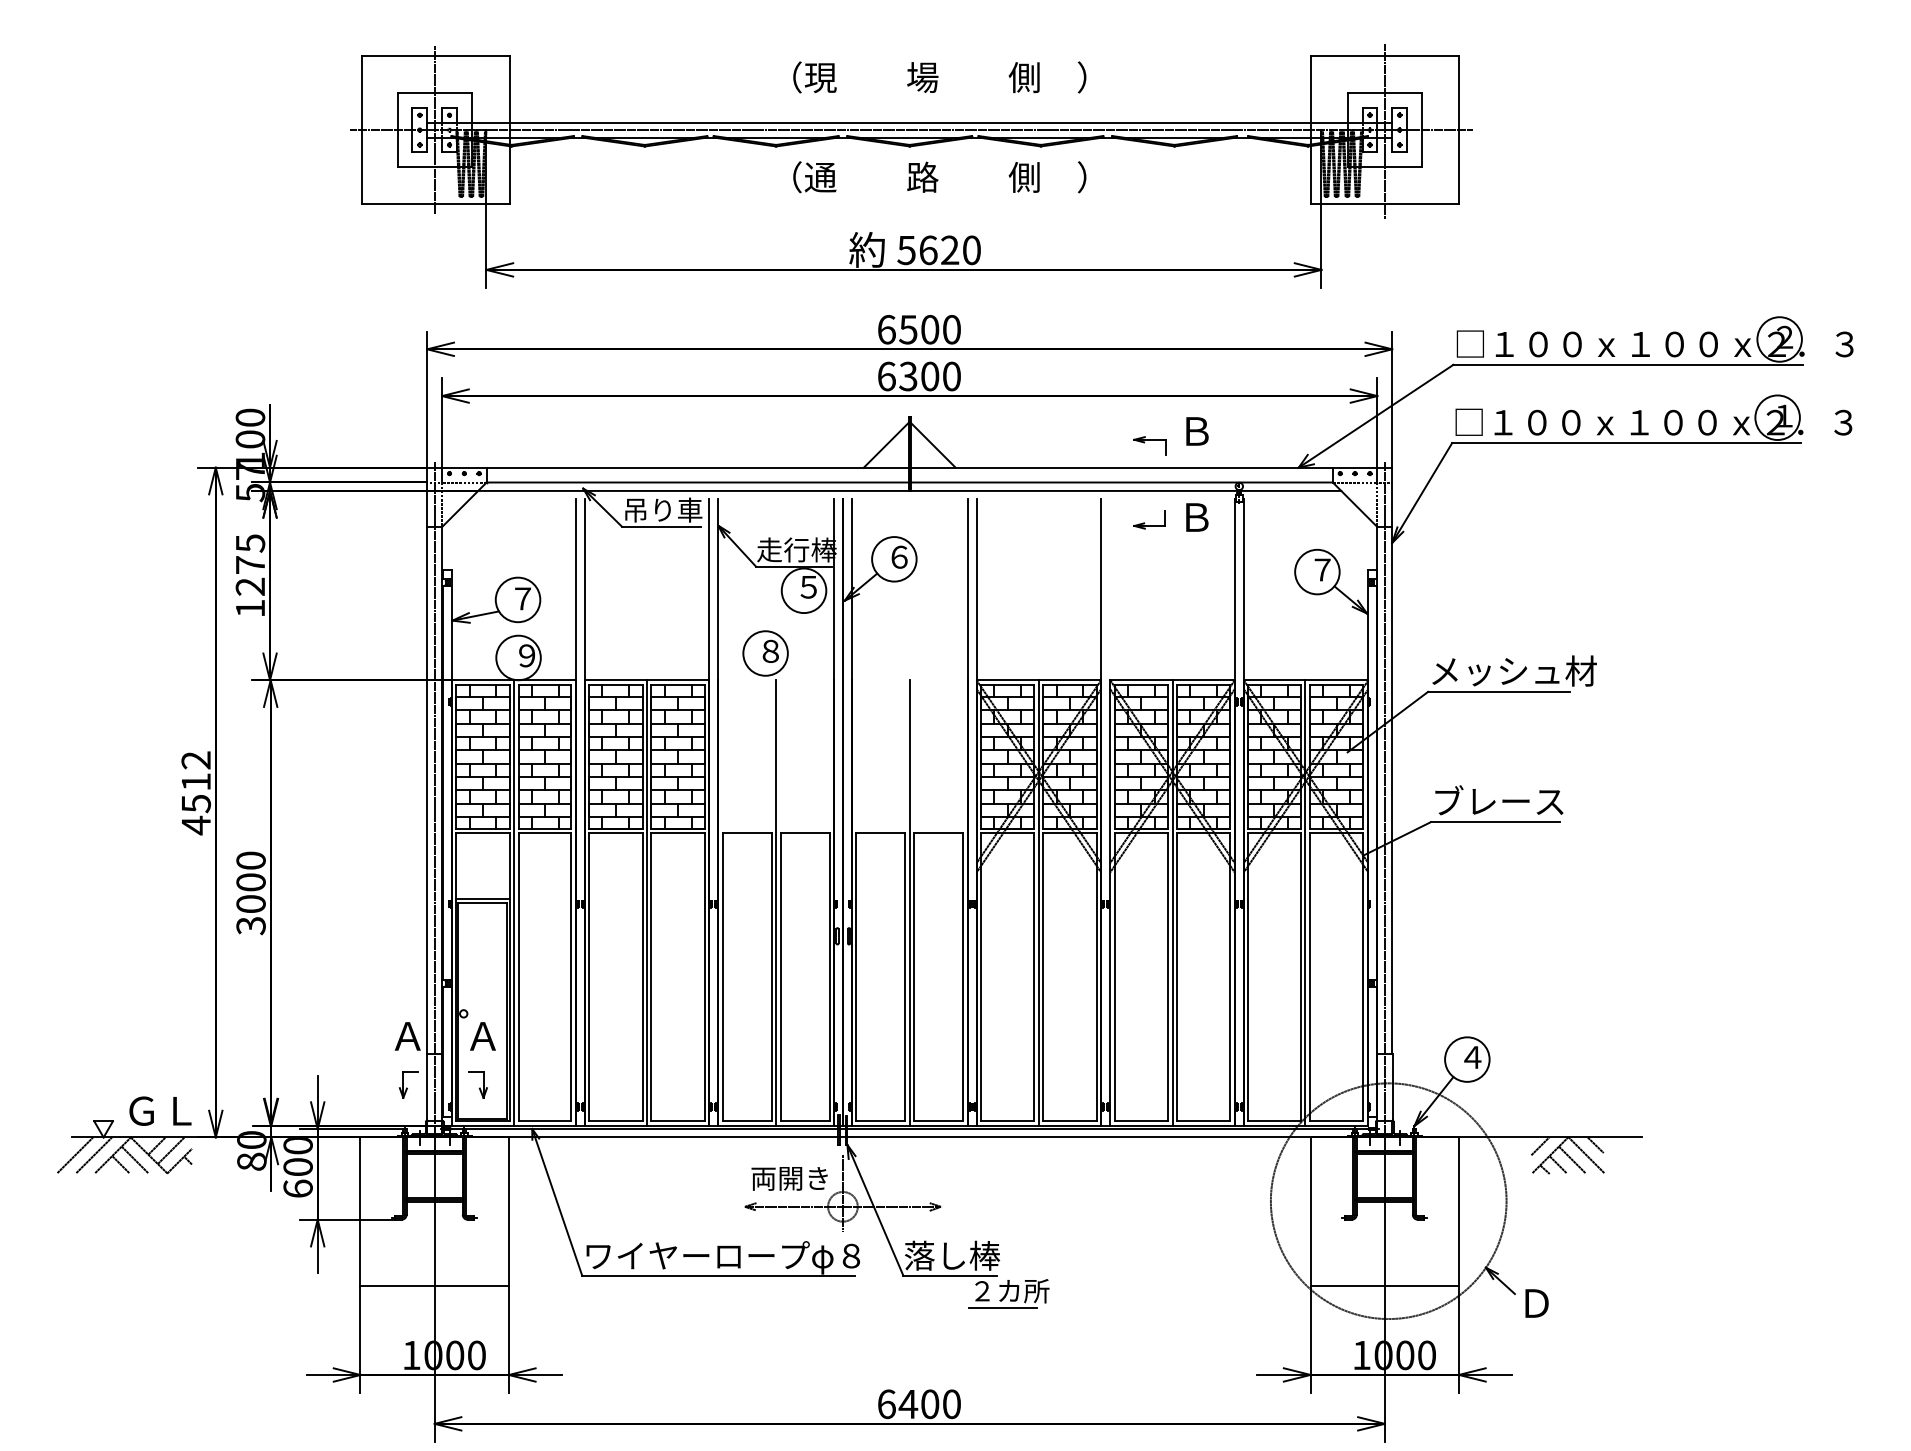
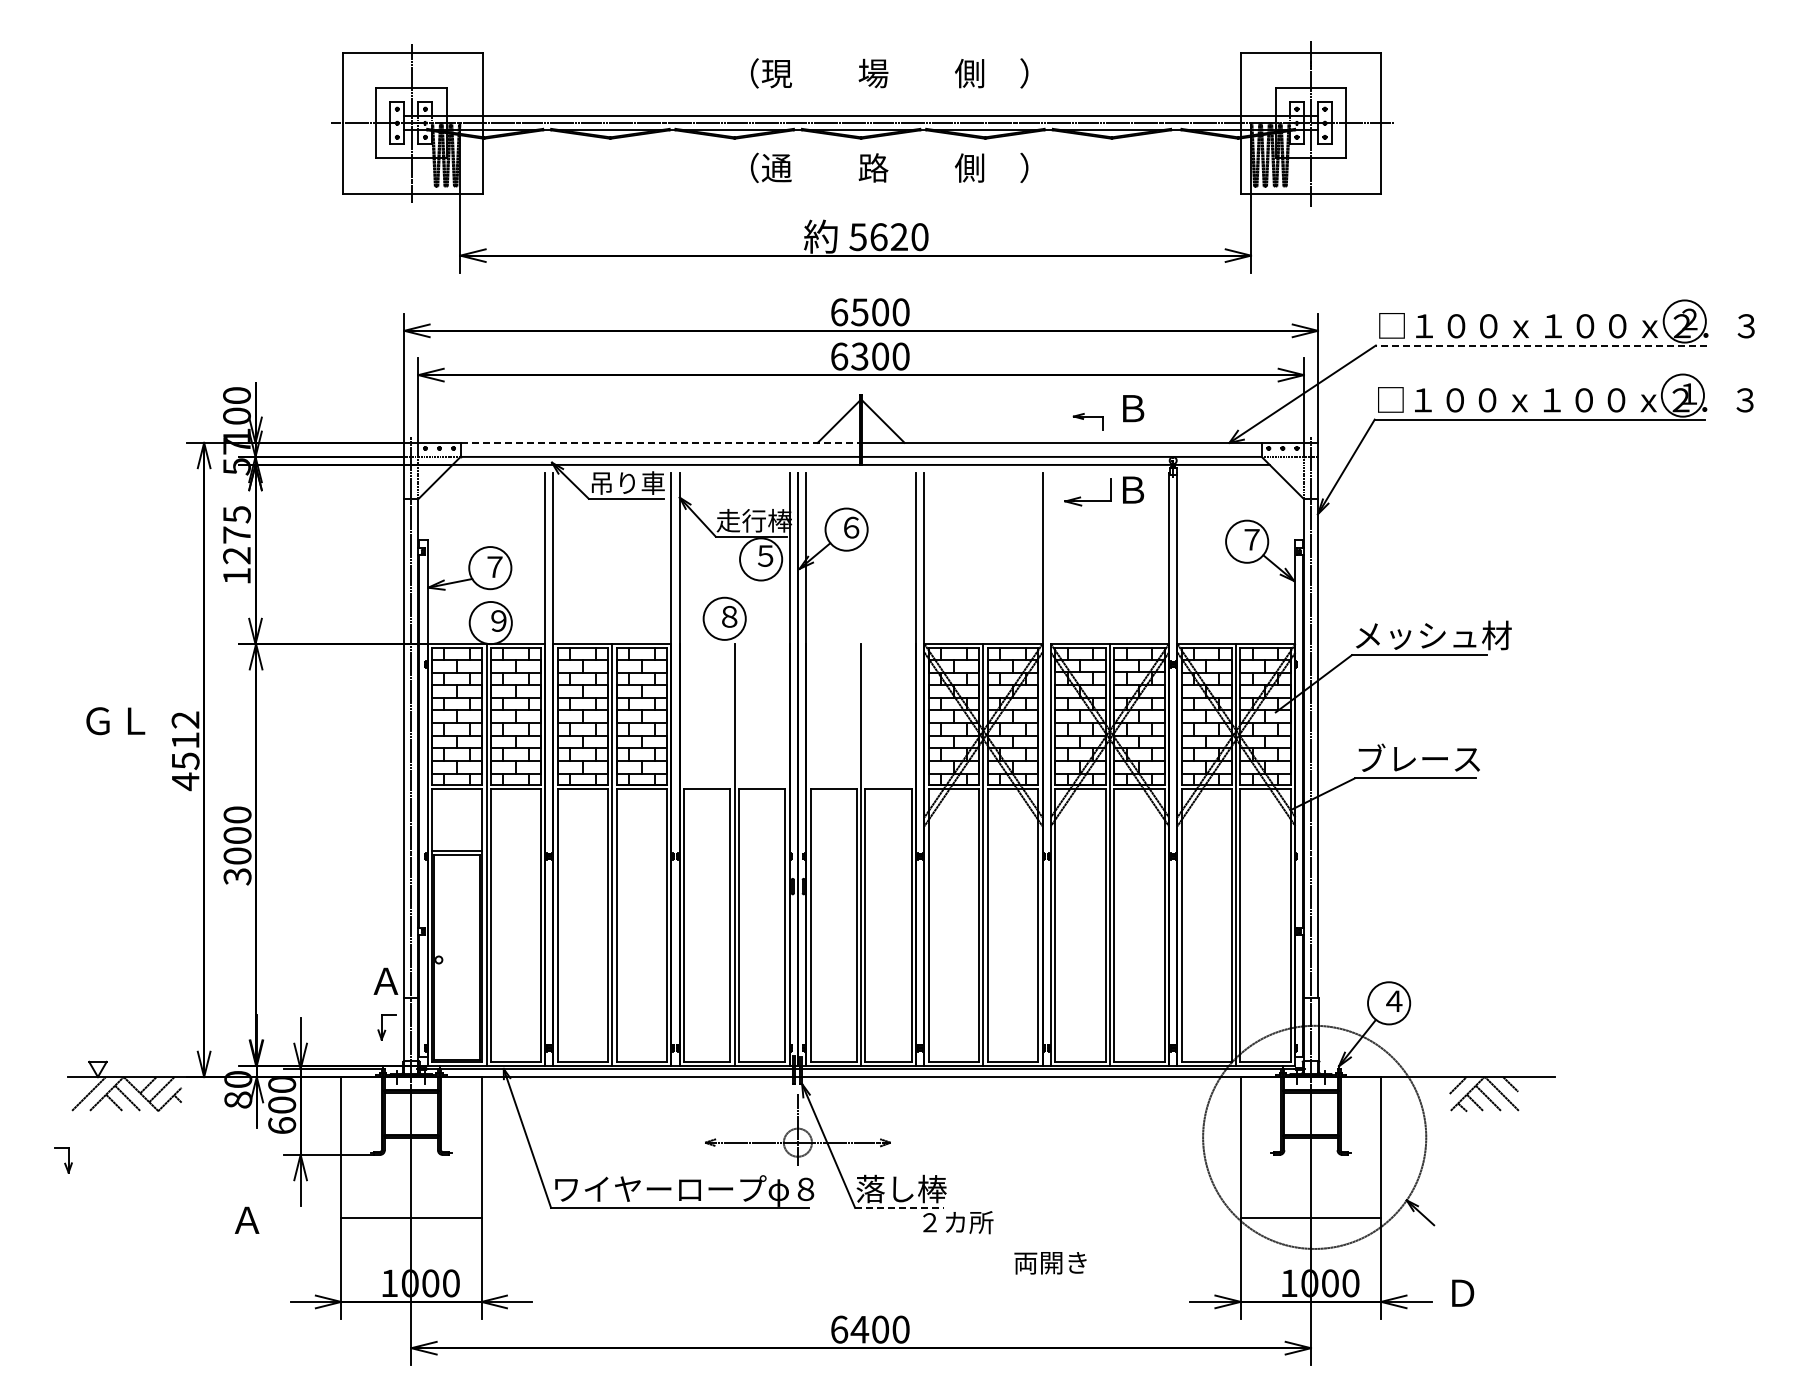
line: (1628, 364) -> (1541, 345), solid -> dashed
line: (697, 467) -> (660, 442), solid -> dashed
part: (1148, 520) -> (1087, 492), size x1.6
text: (482, 1035) -> (246, 1219), moved
part: (478, 1085) -> (63, 1160), moved
text: (160, 1111) -> (115, 721), moved
line: (75, 1154) -> (71, 1093), removed
text: (789, 1179) -> (1050, 1263), moved
line: (950, 1275) -> (899, 1207), solid -> dashed
text: (1537, 1302) -> (1463, 1292), moved
line: (1003, 1307) -> (949, 1238), removed

